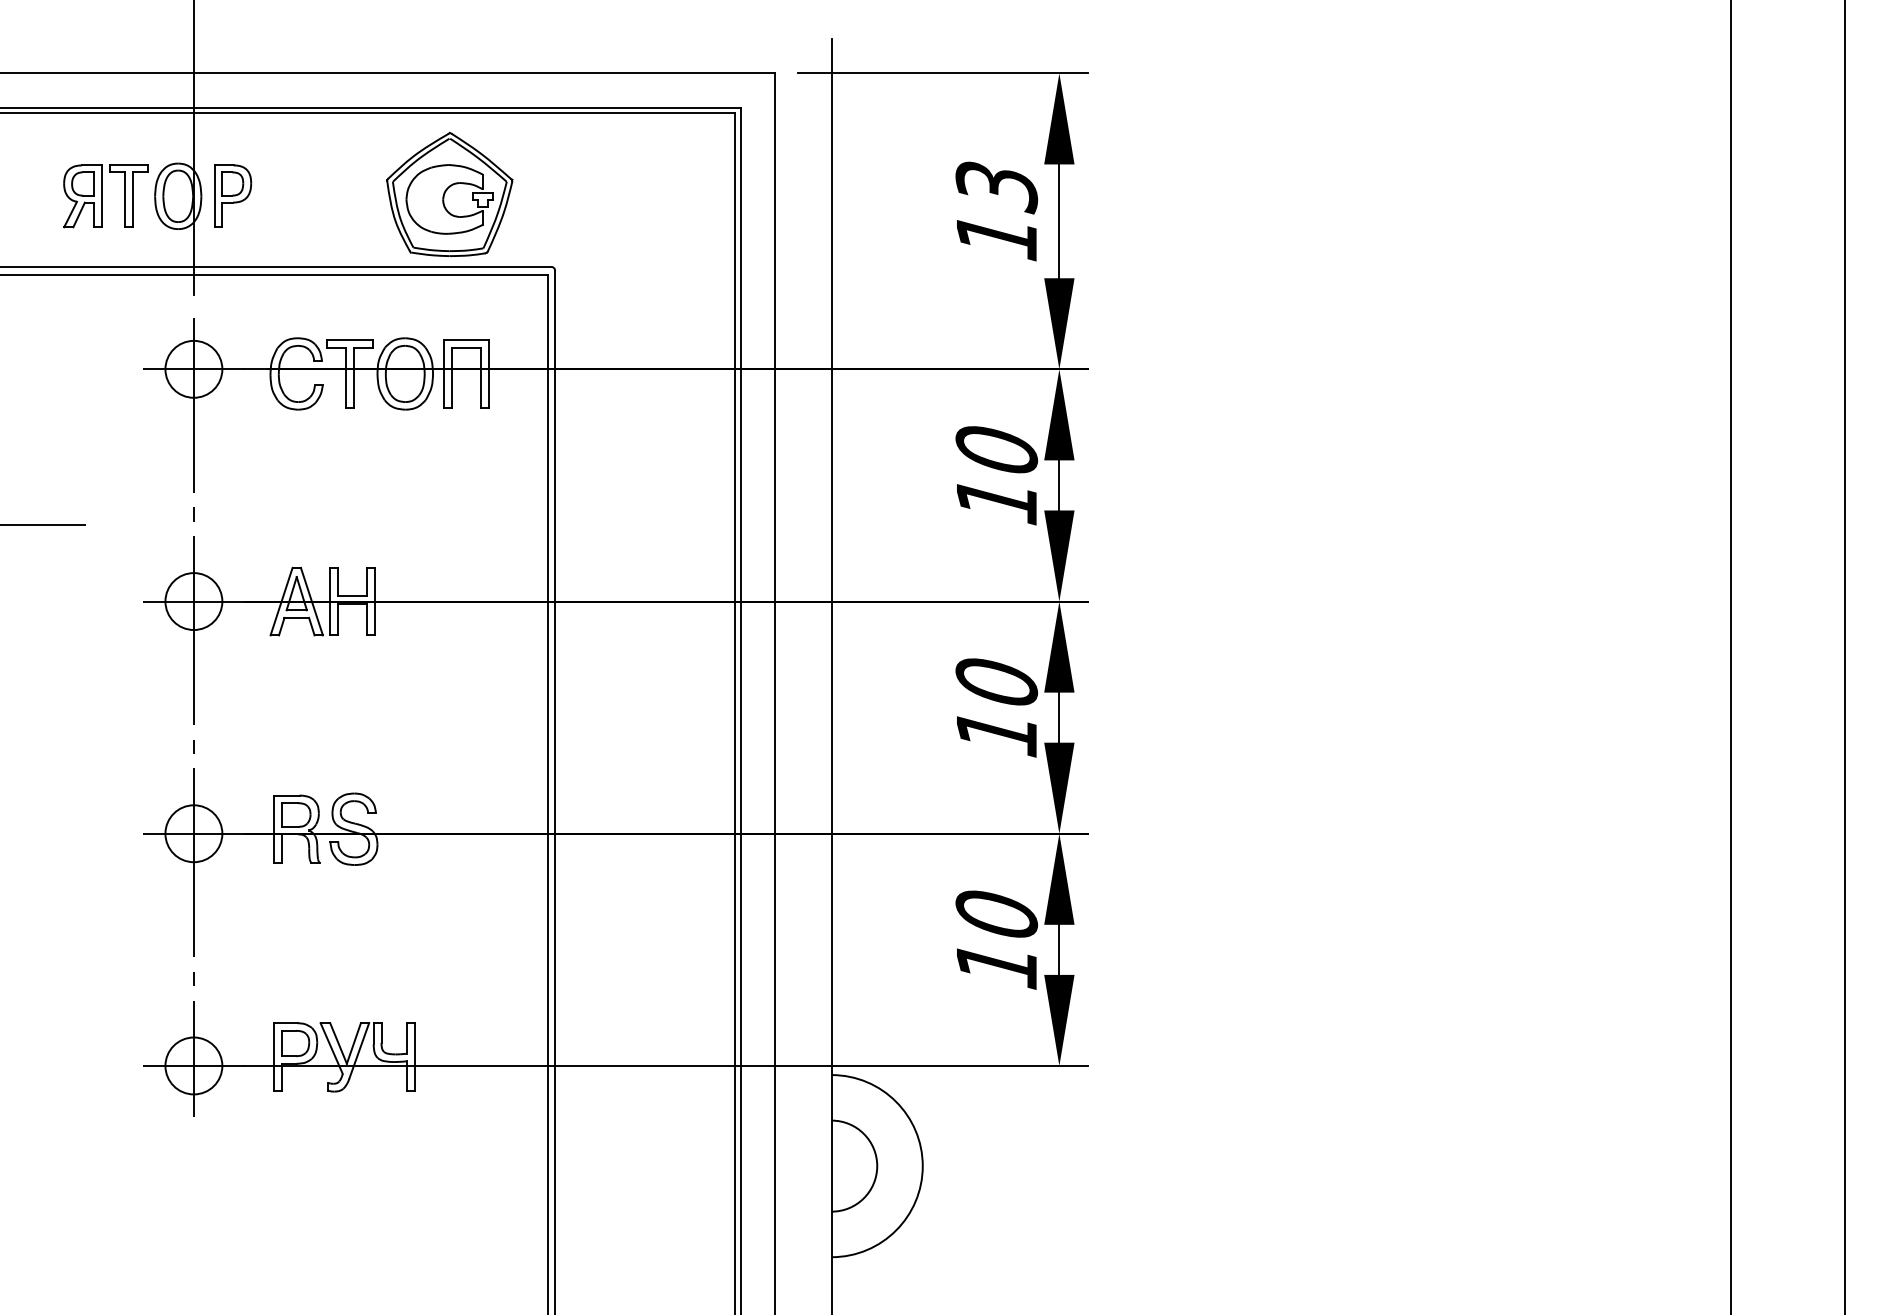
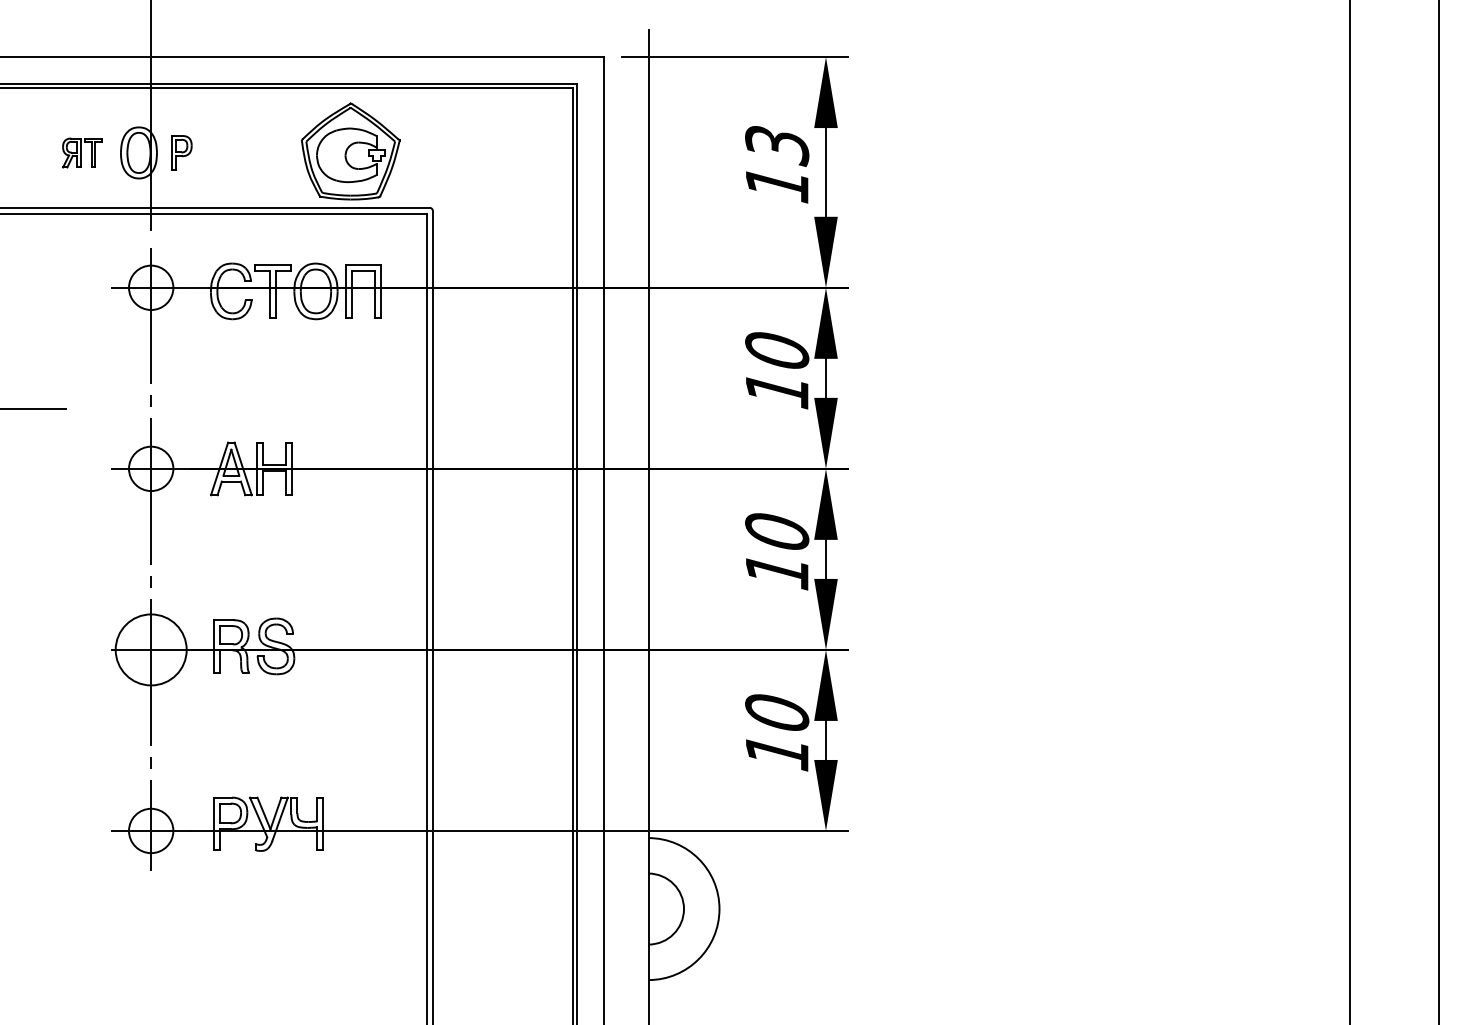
part: (233, 195) -> (182, 152), size x0.7
part: (105, 196) -> (82, 153), size x0.6
circle: (193, 833) -> (150, 649), size x1.6

